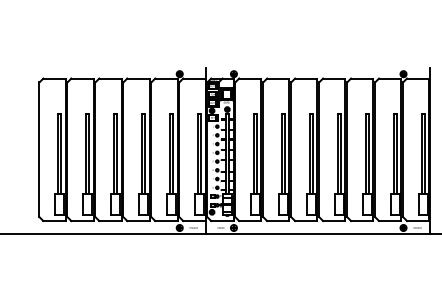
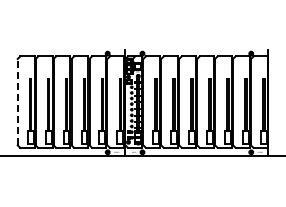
line: (39, 148) -> (17, 101), solid -> dashed

